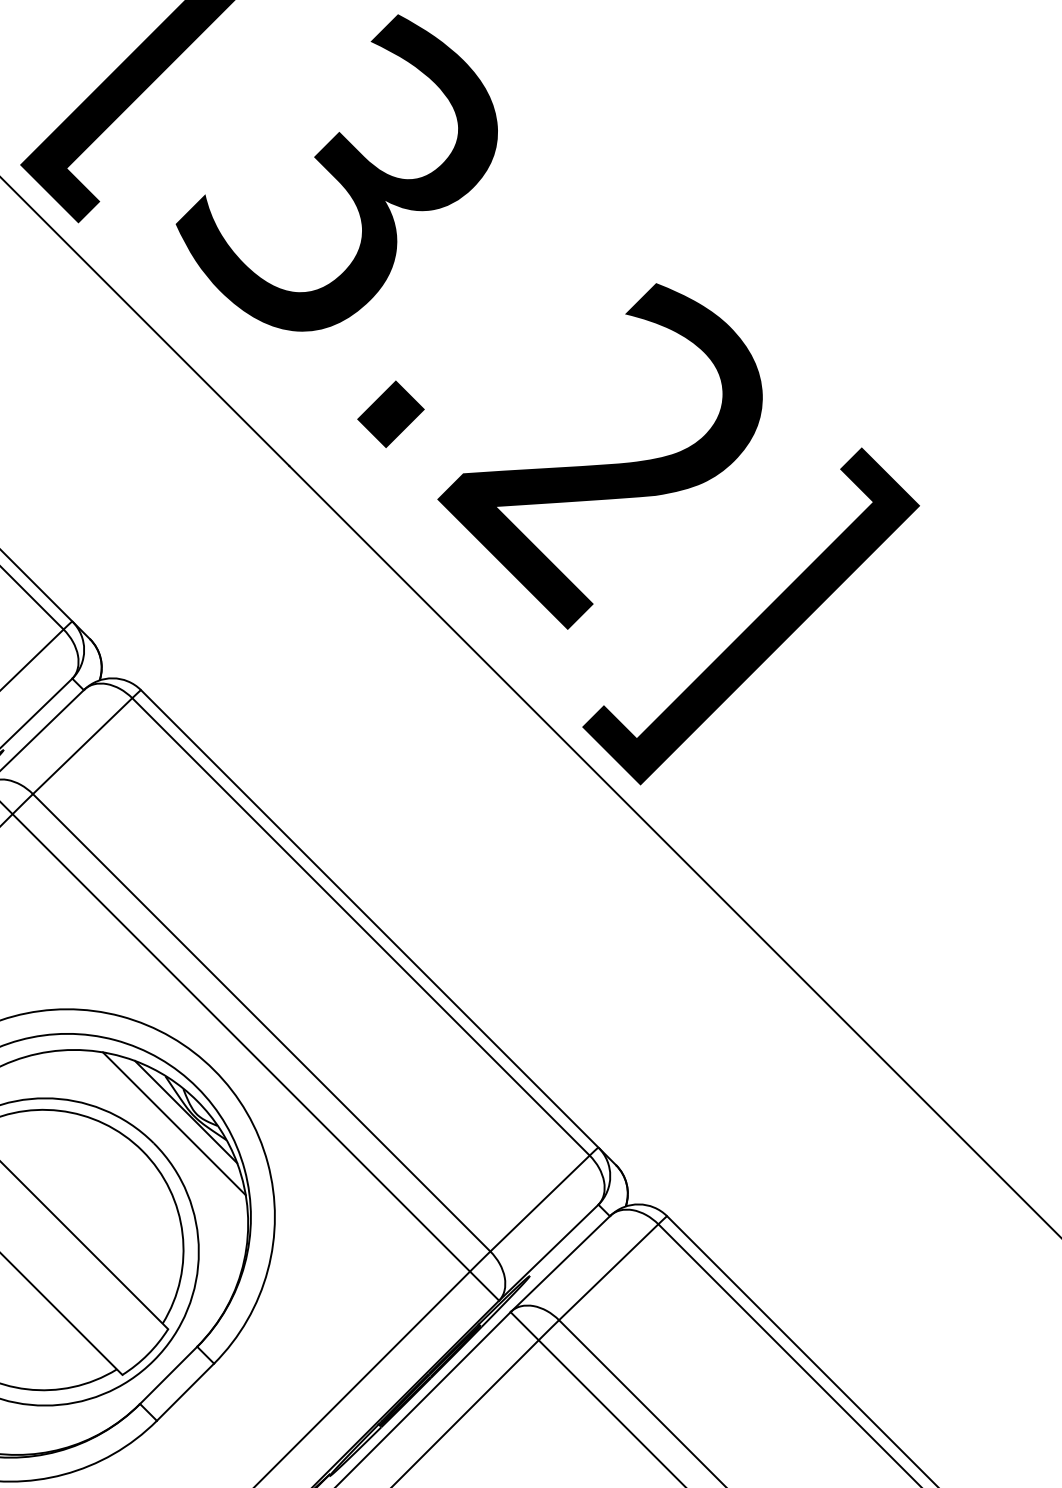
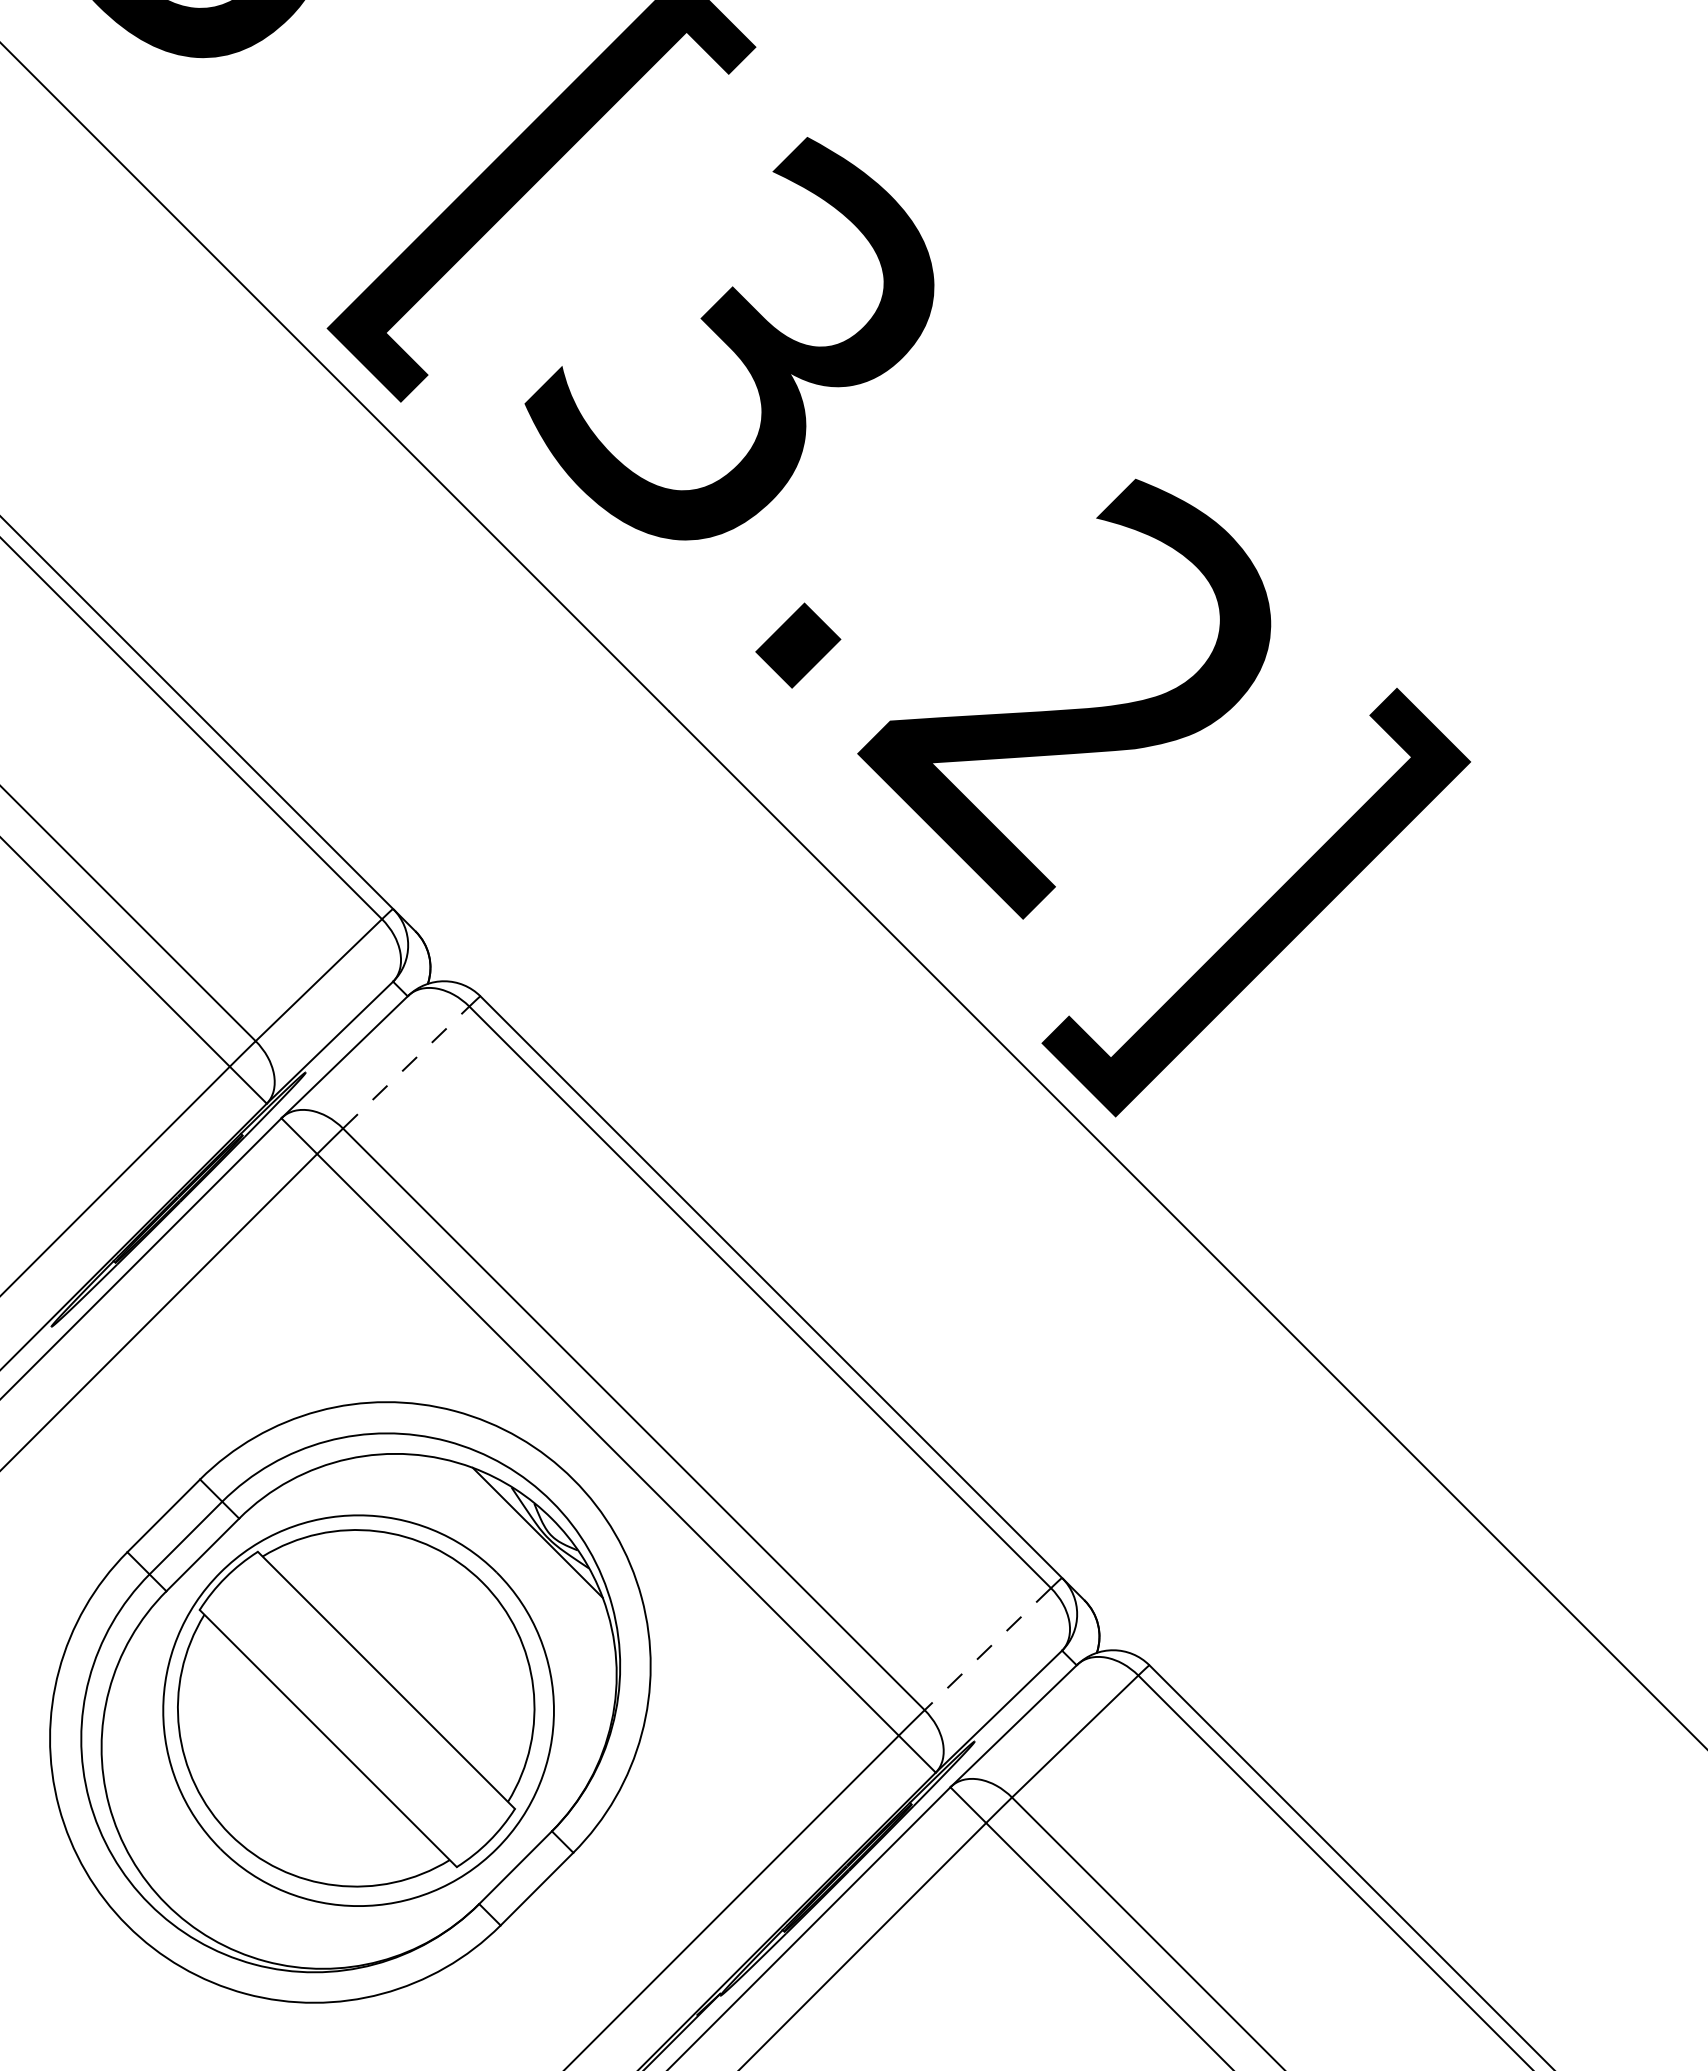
line: (82, 746) -> (406, 1067), solid -> dashed
line: (174, 1123) -> (522, 1547), removed
line: (539, 1203) -> (987, 1649), solid -> dashed

